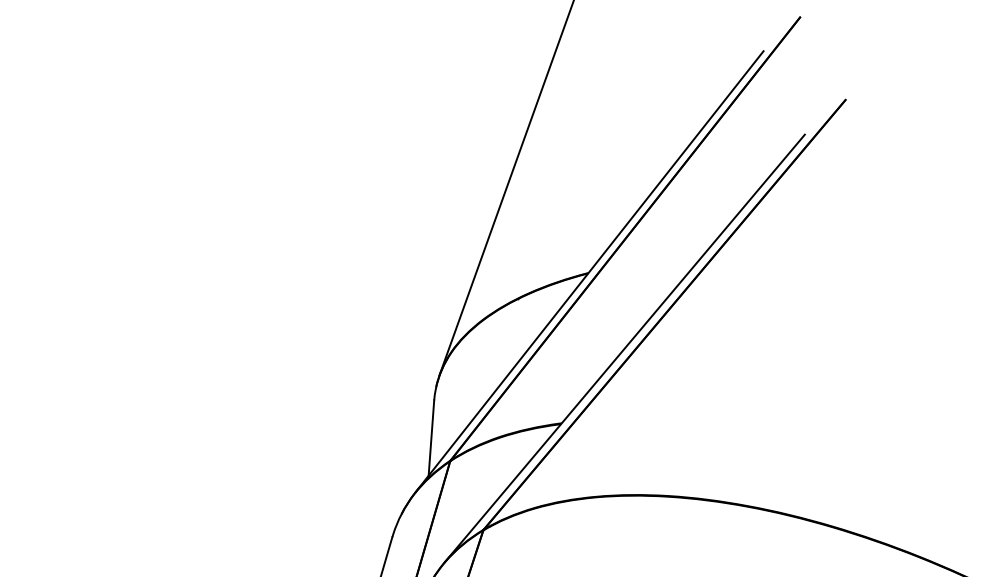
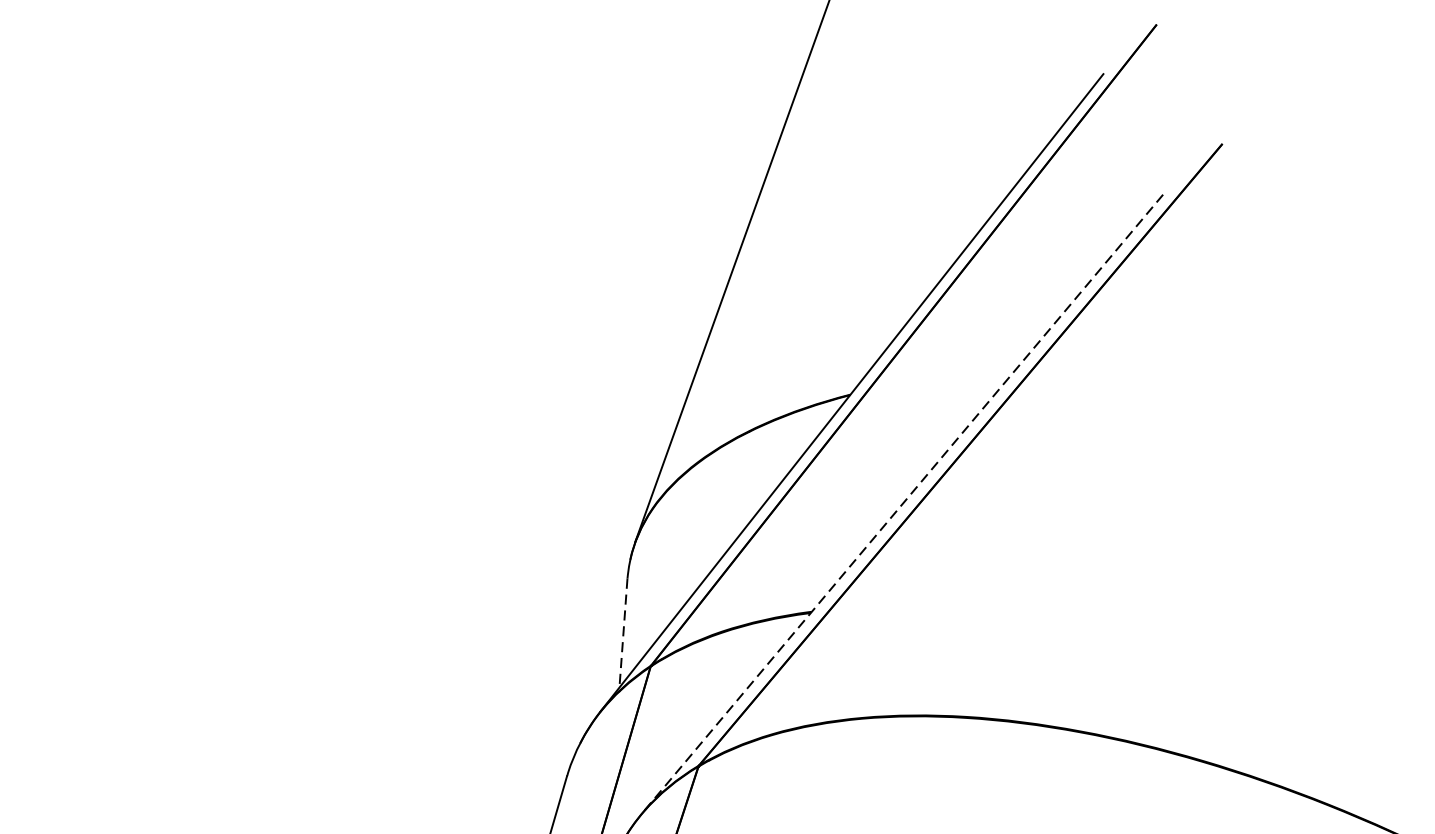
line: (624, 348) -> (902, 503), solid -> dashed
line: (431, 438) -> (623, 633), solid -> dashed

